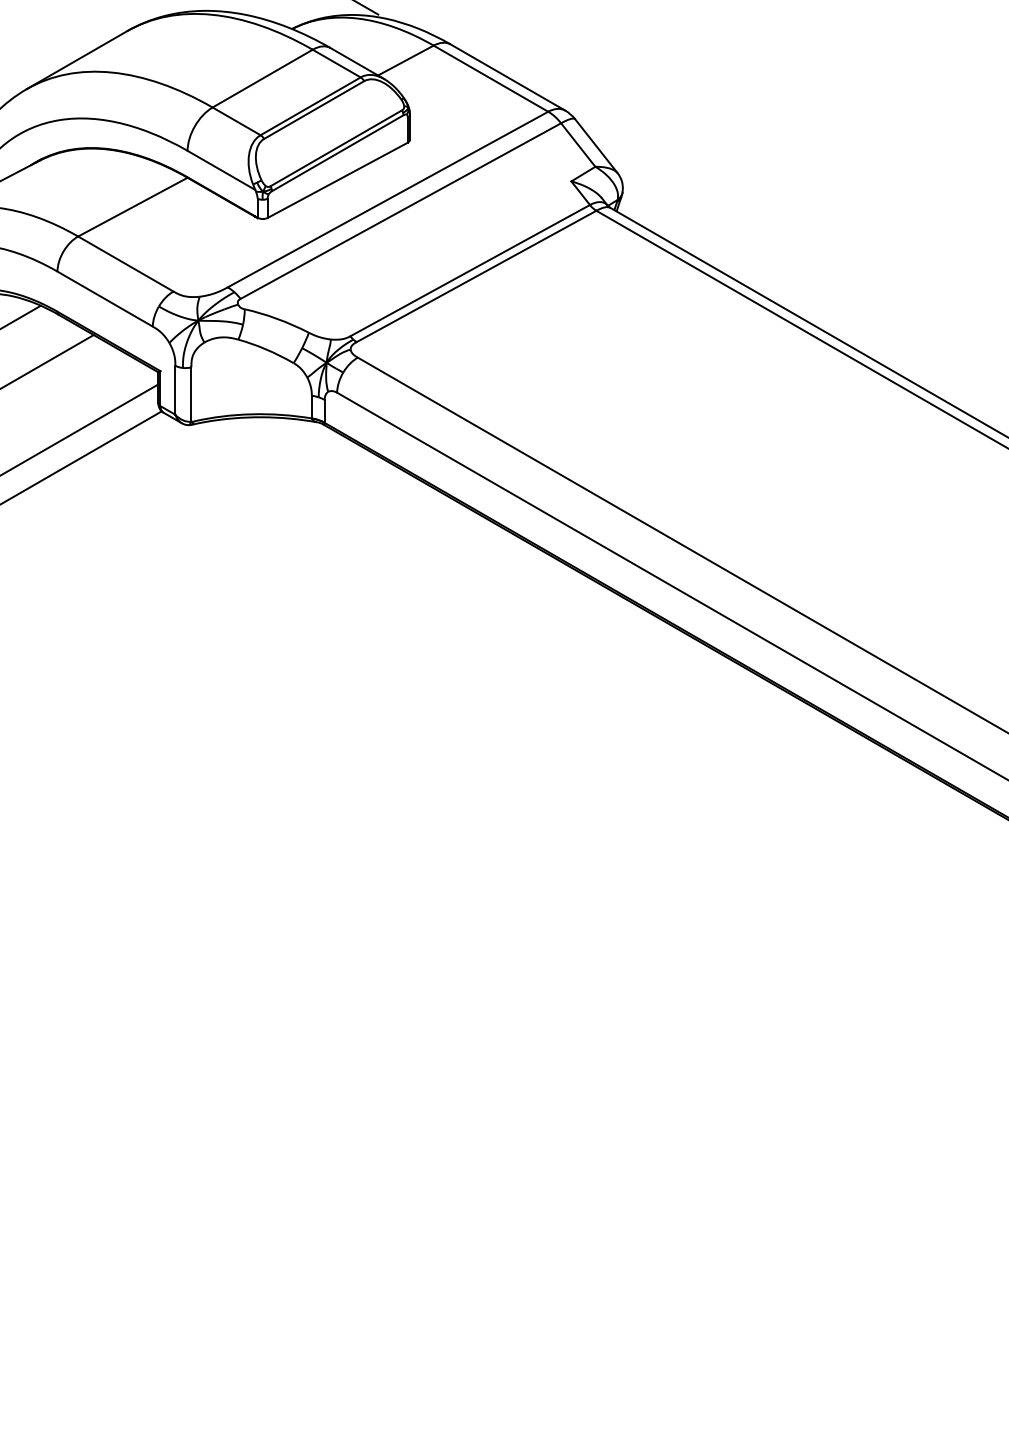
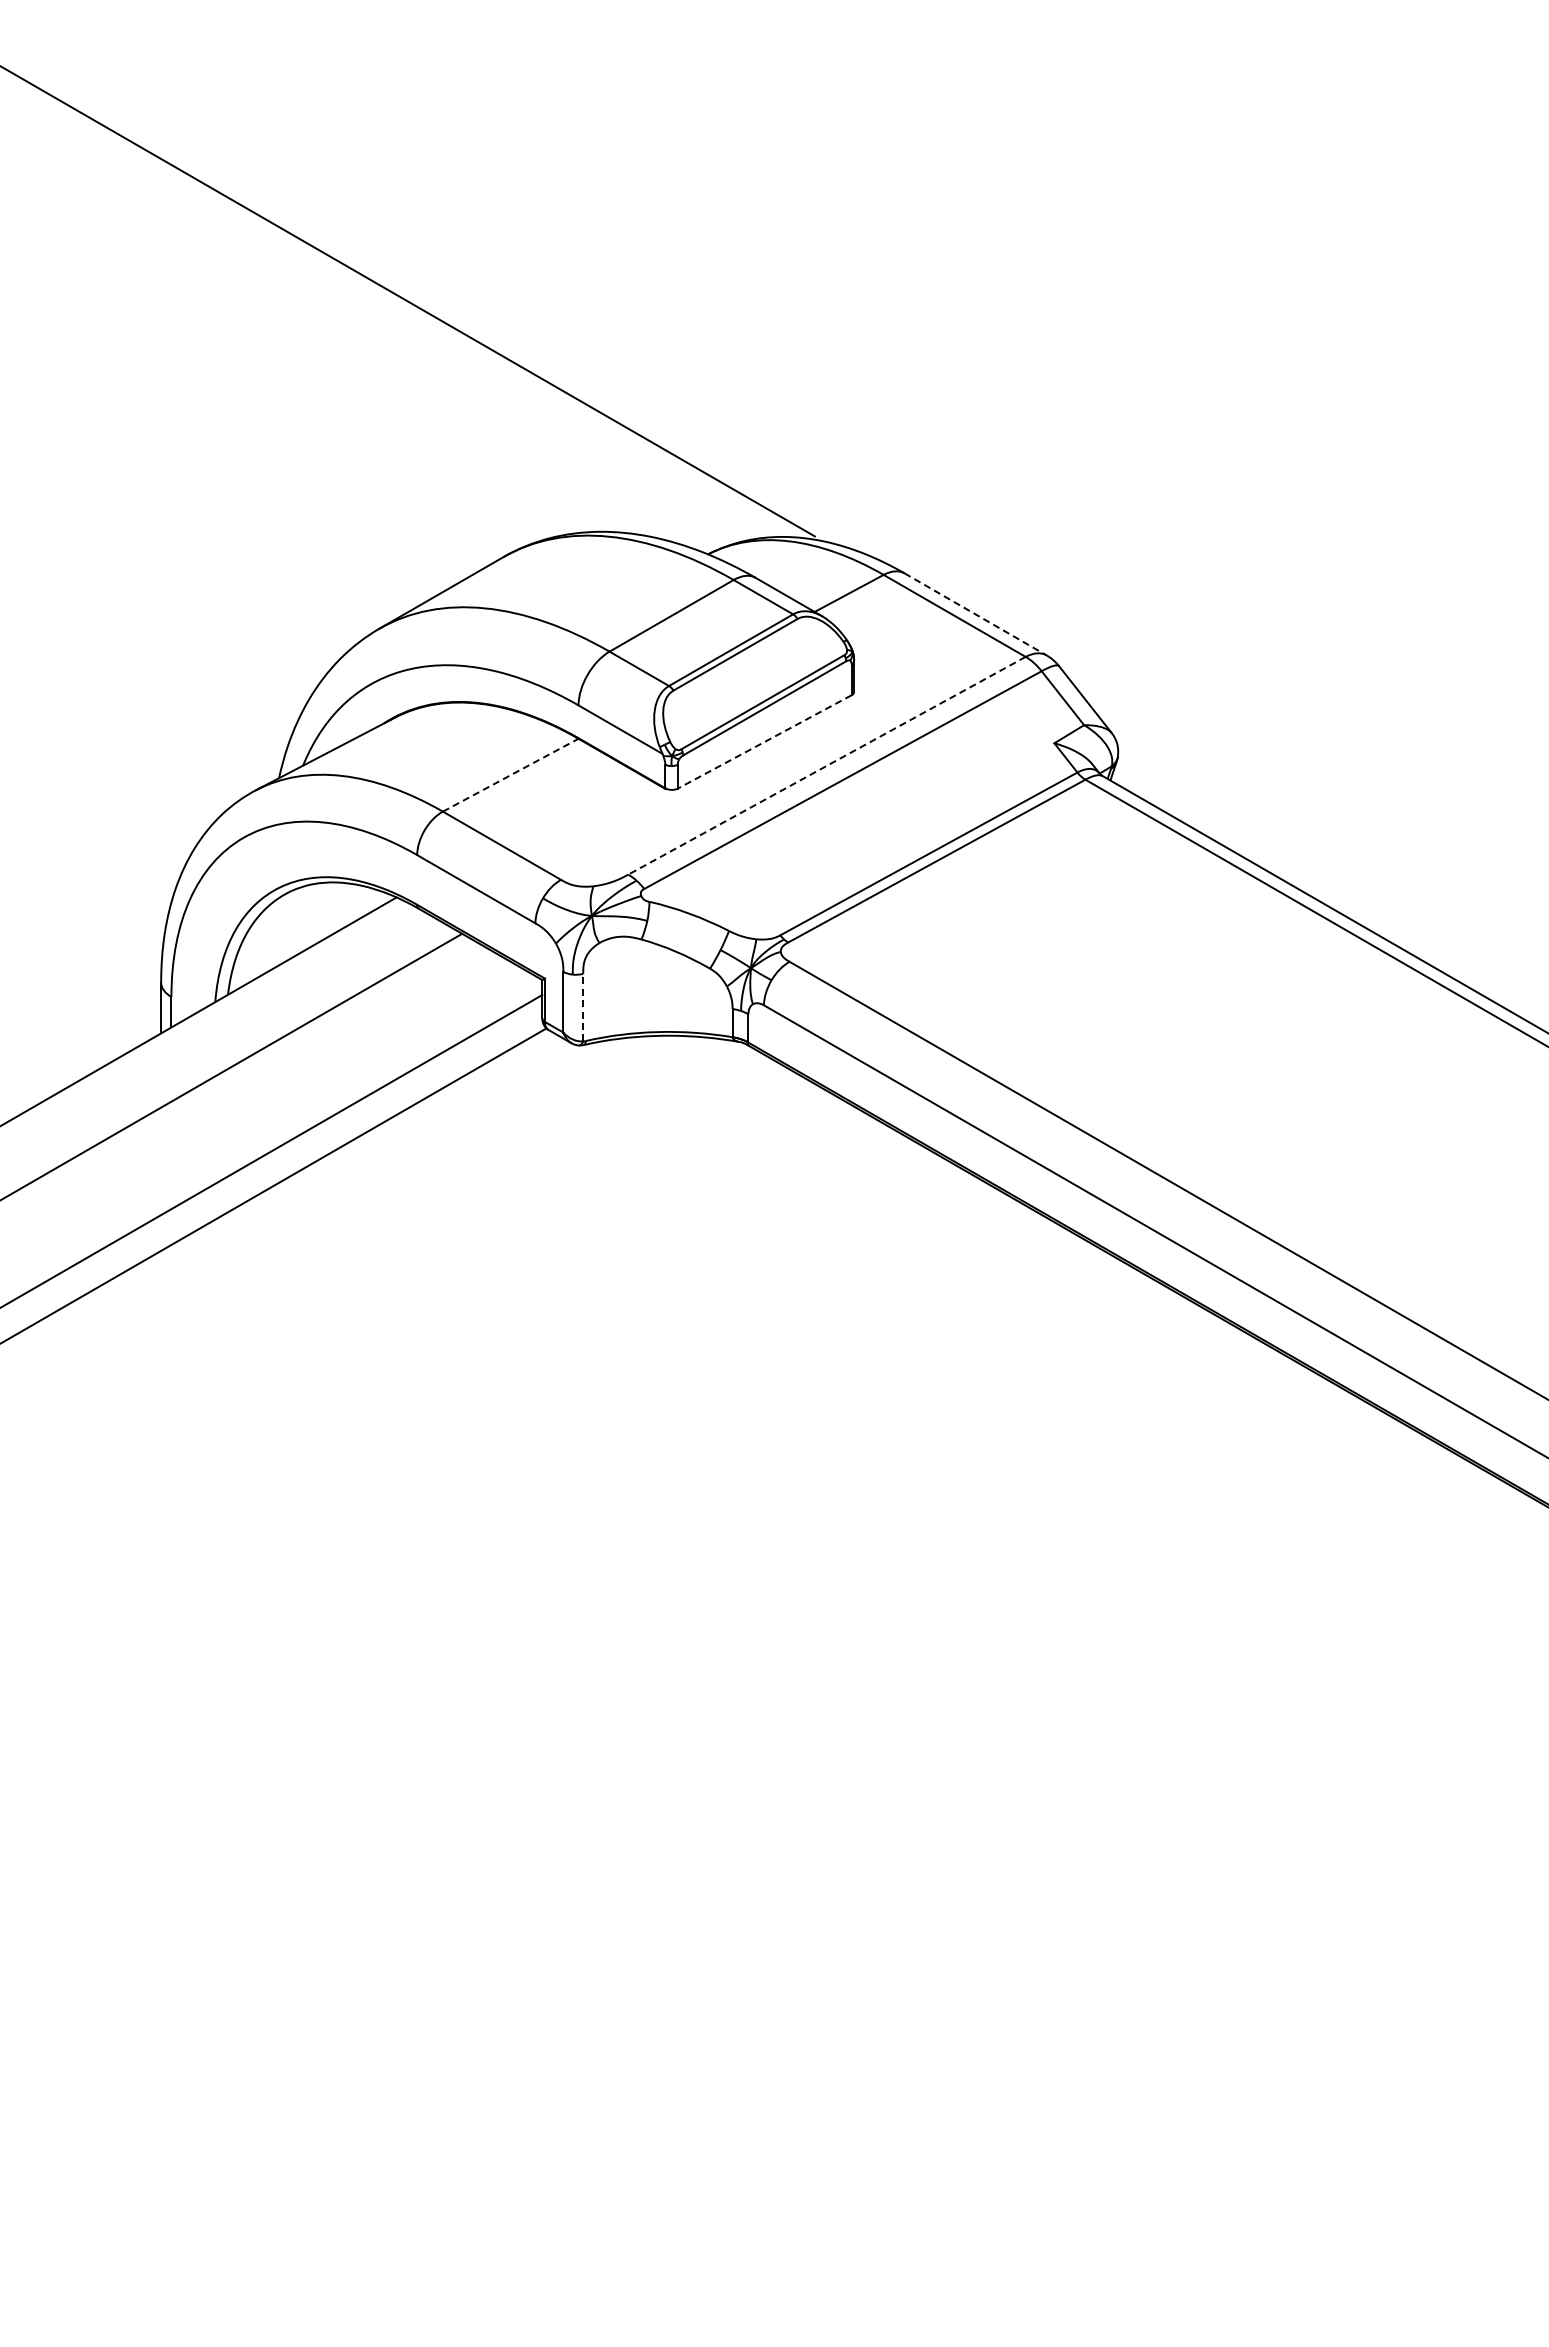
line: (507, 77) -> (975, 614), solid -> dashed
line: (337, 179) -> (764, 741), solid -> dashed
line: (388, 199) -> (827, 765), solid -> dashed
line: (132, 207) -> (510, 775), solid -> dashed
line: (191, 394) -> (583, 1007), solid -> dashed

